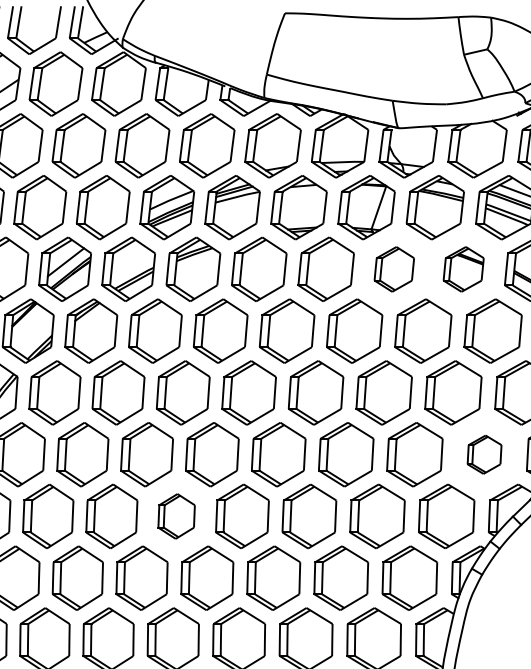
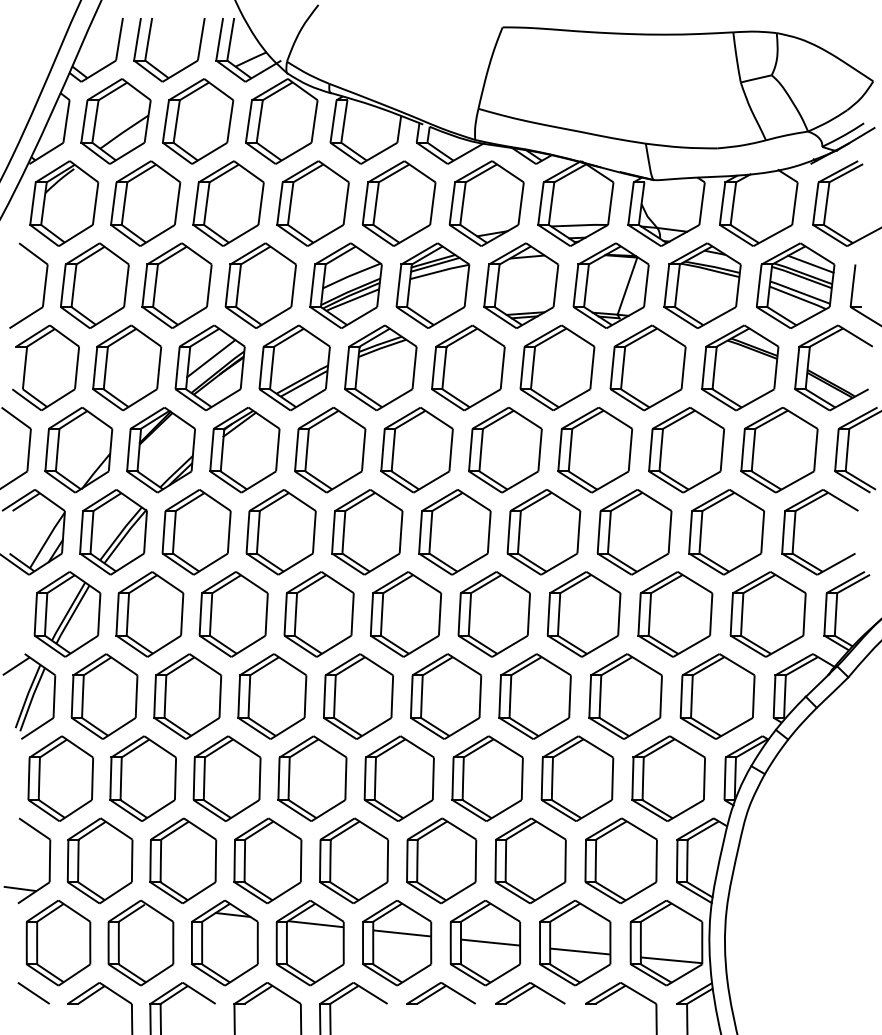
part: (393, 269) -> (647, 367), size x1.43
part: (463, 269) -> (740, 367), size x1.43
part: (484, 454) -> (767, 614), size x1.67
part: (176, 516) -> (358, 696), size x1.43

